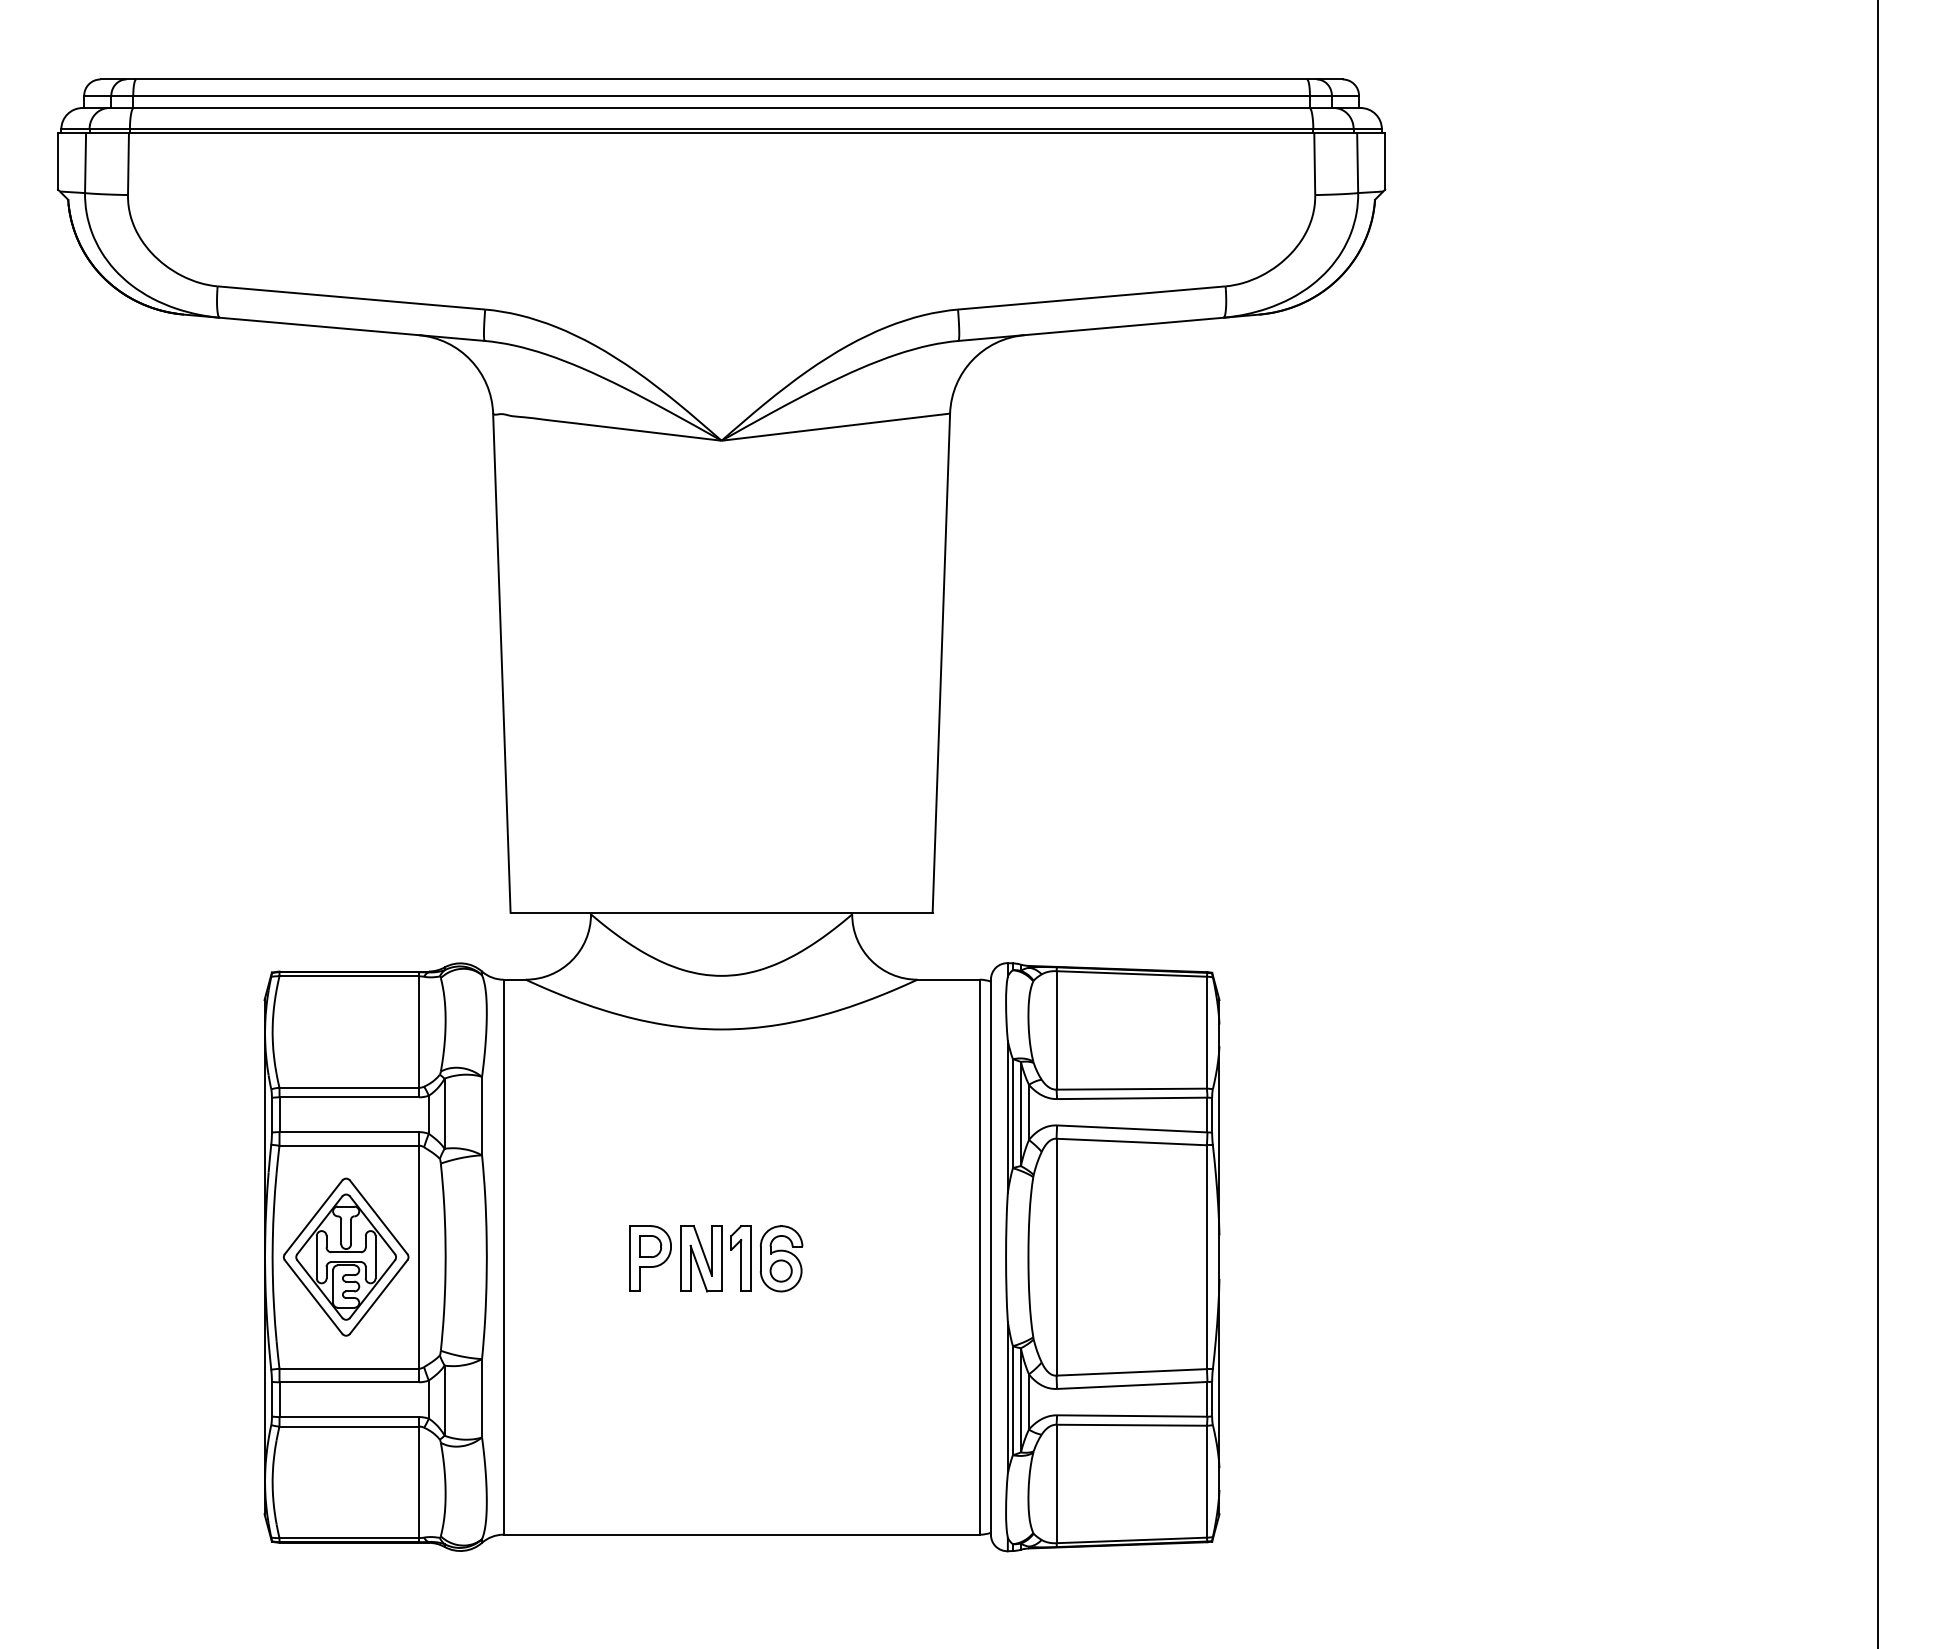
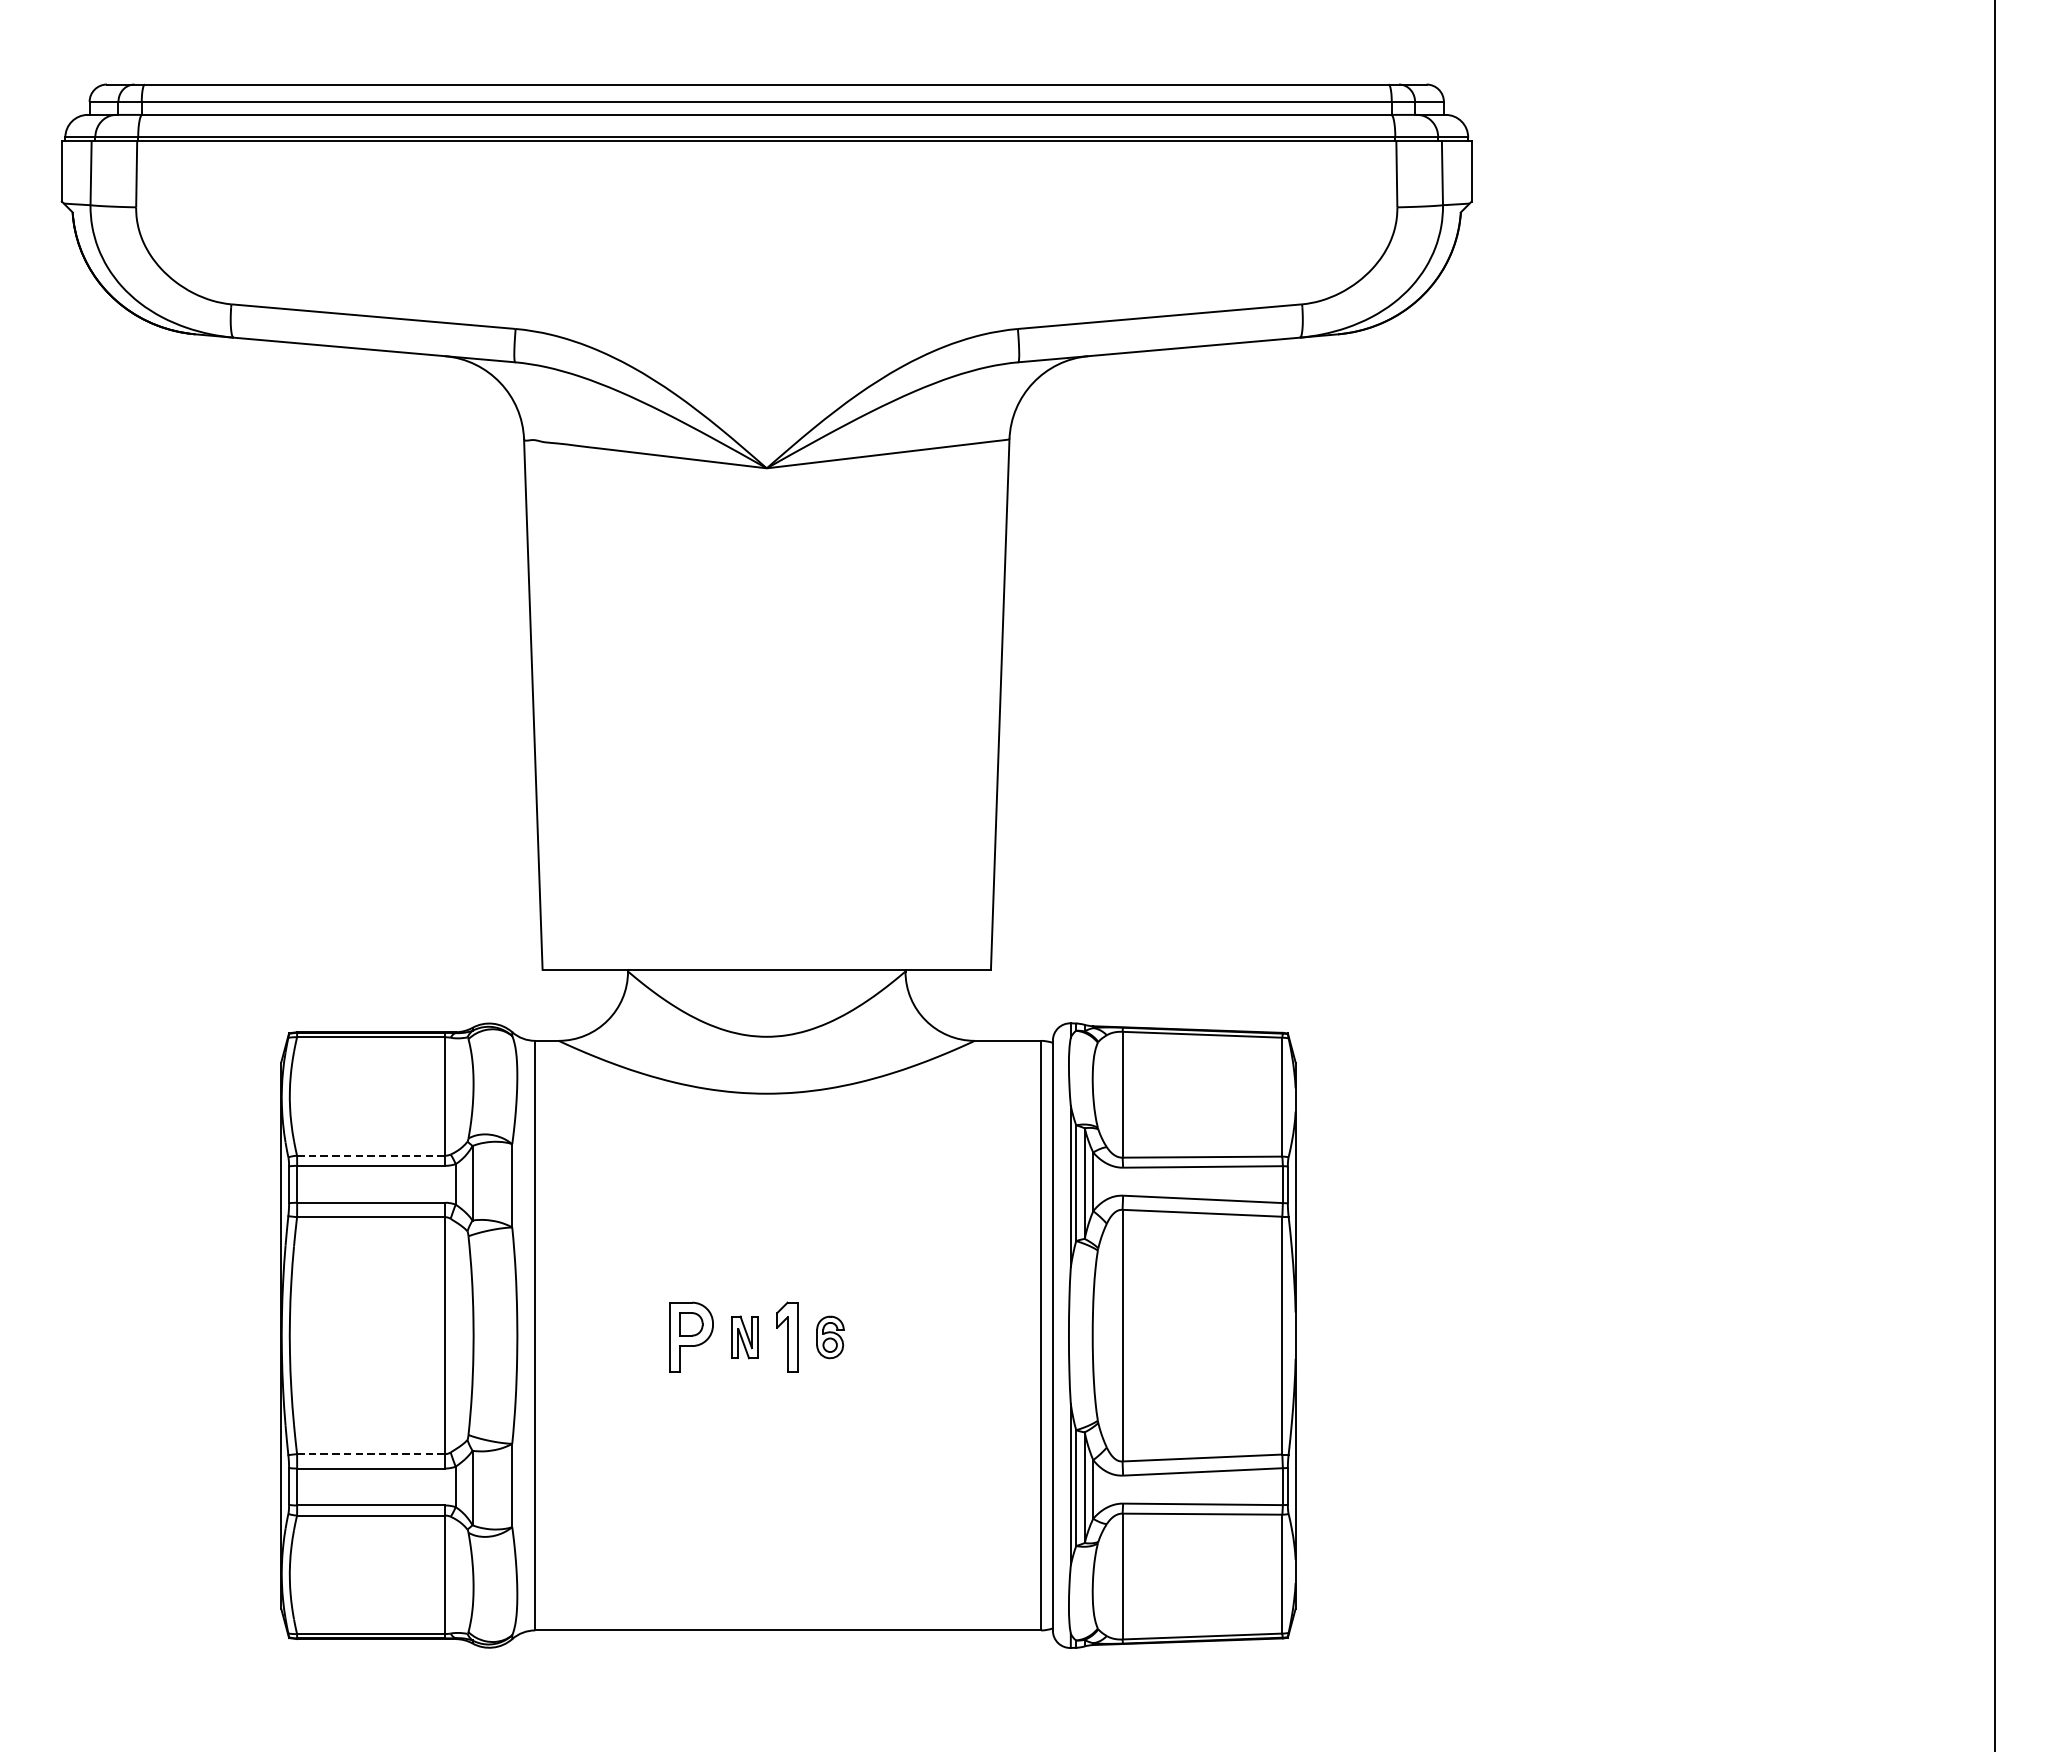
line: (349, 1087) -> (371, 1155), solid -> dashed
part: (346, 1256) -> (368, 1334), removed
part: (701, 1258) -> (745, 1337), size x0.6
part: (781, 1258) -> (830, 1337), size x0.6
line: (349, 1368) -> (371, 1453), solid -> dashed

